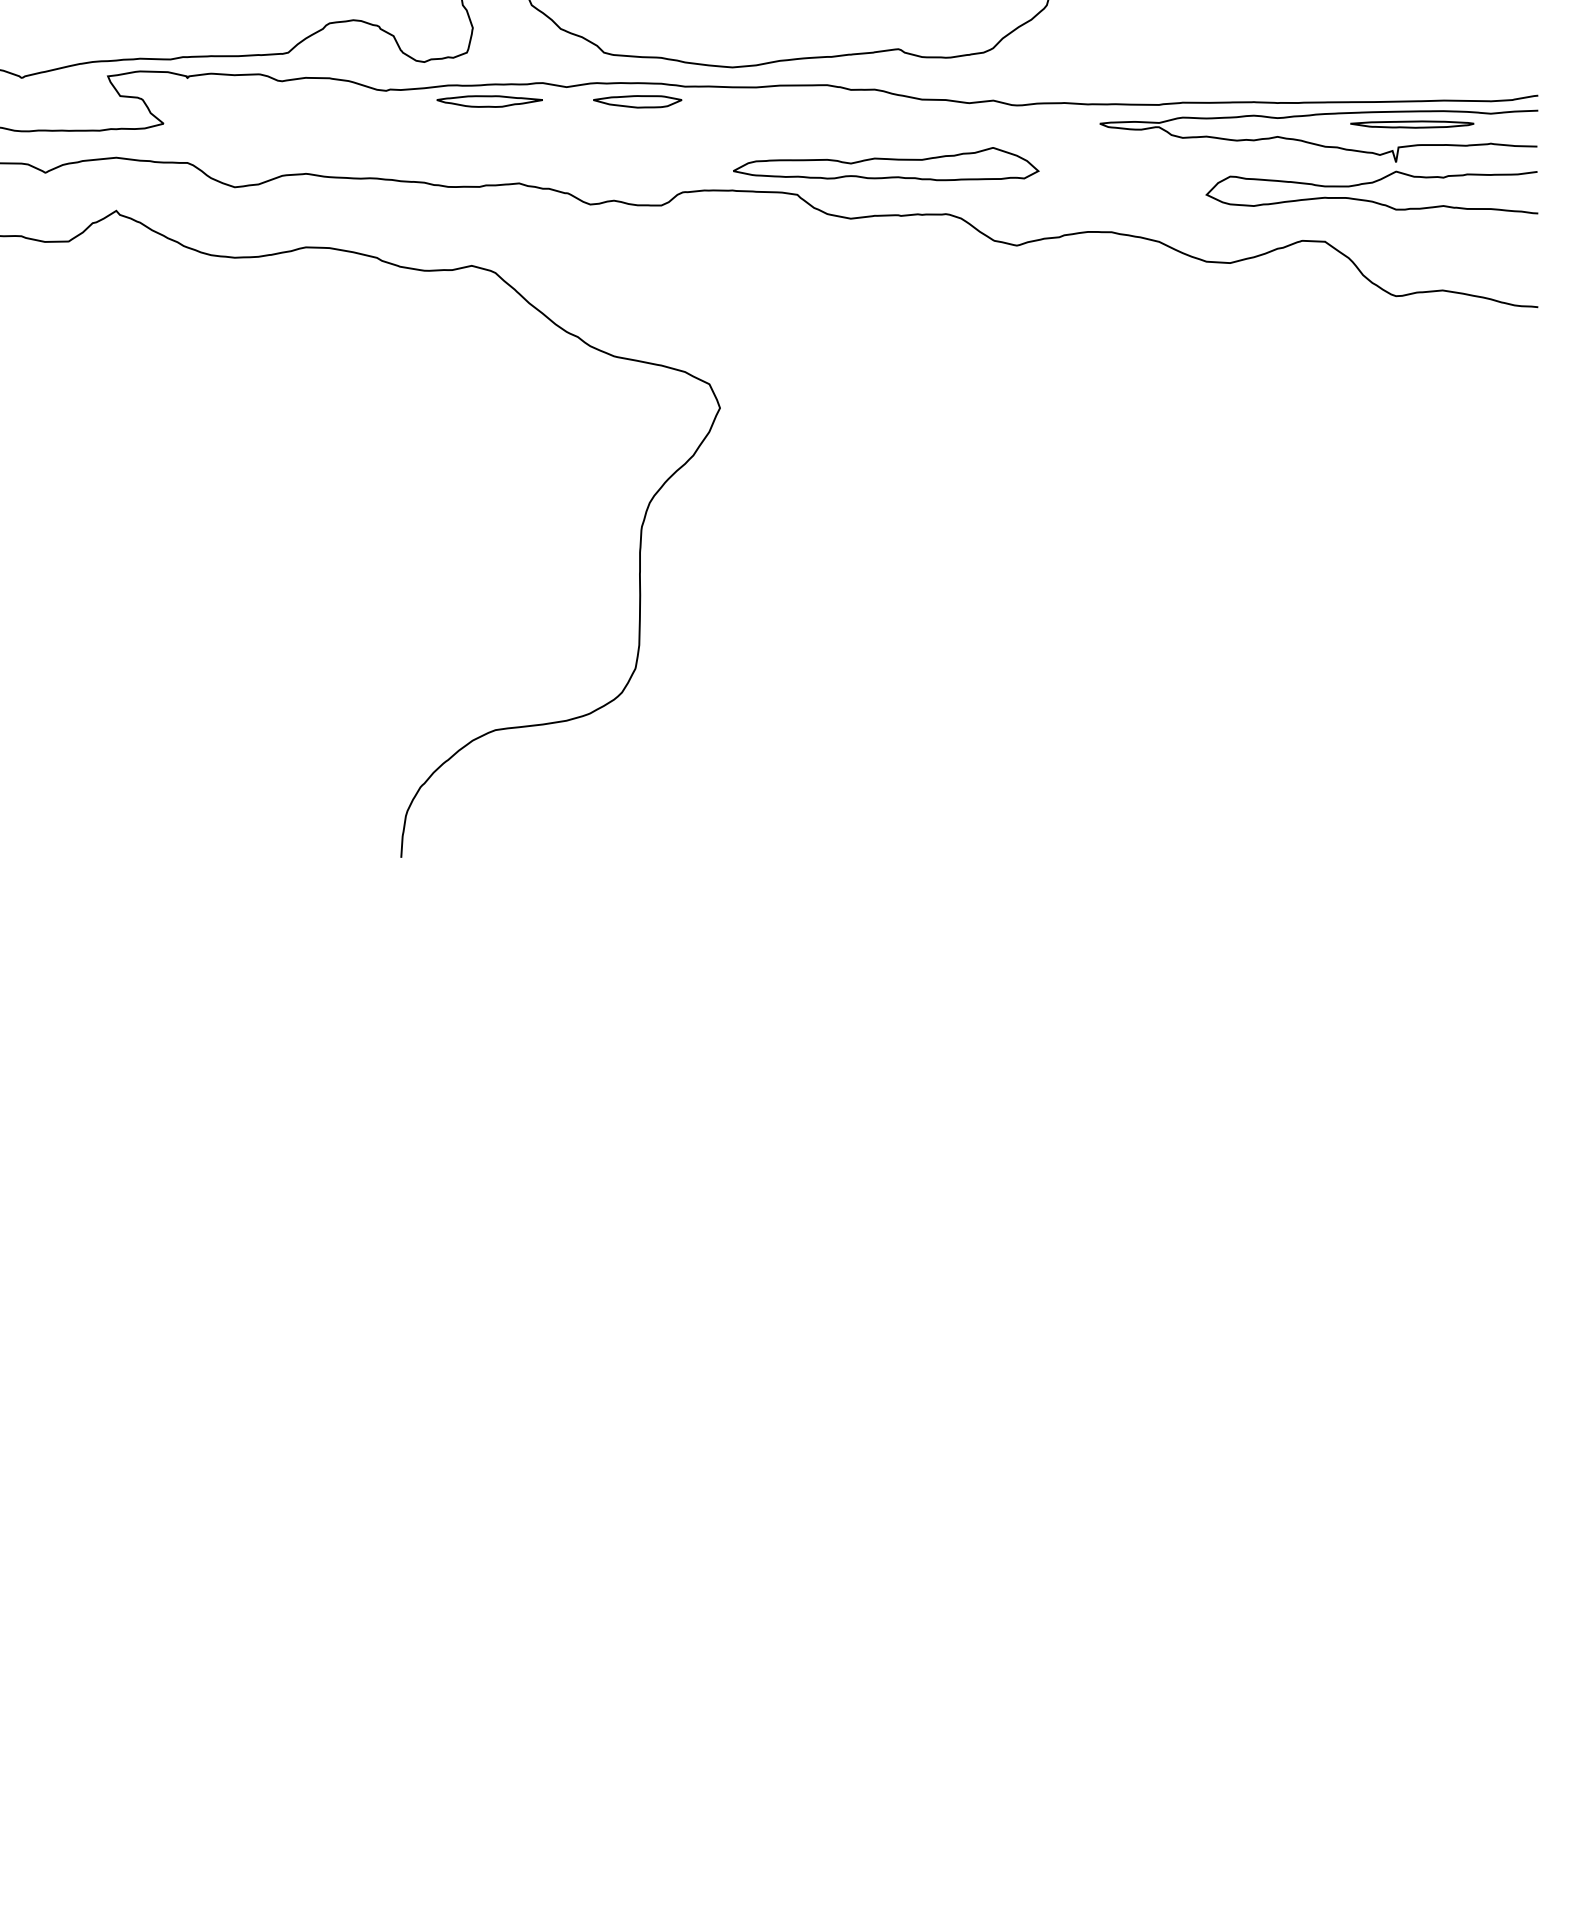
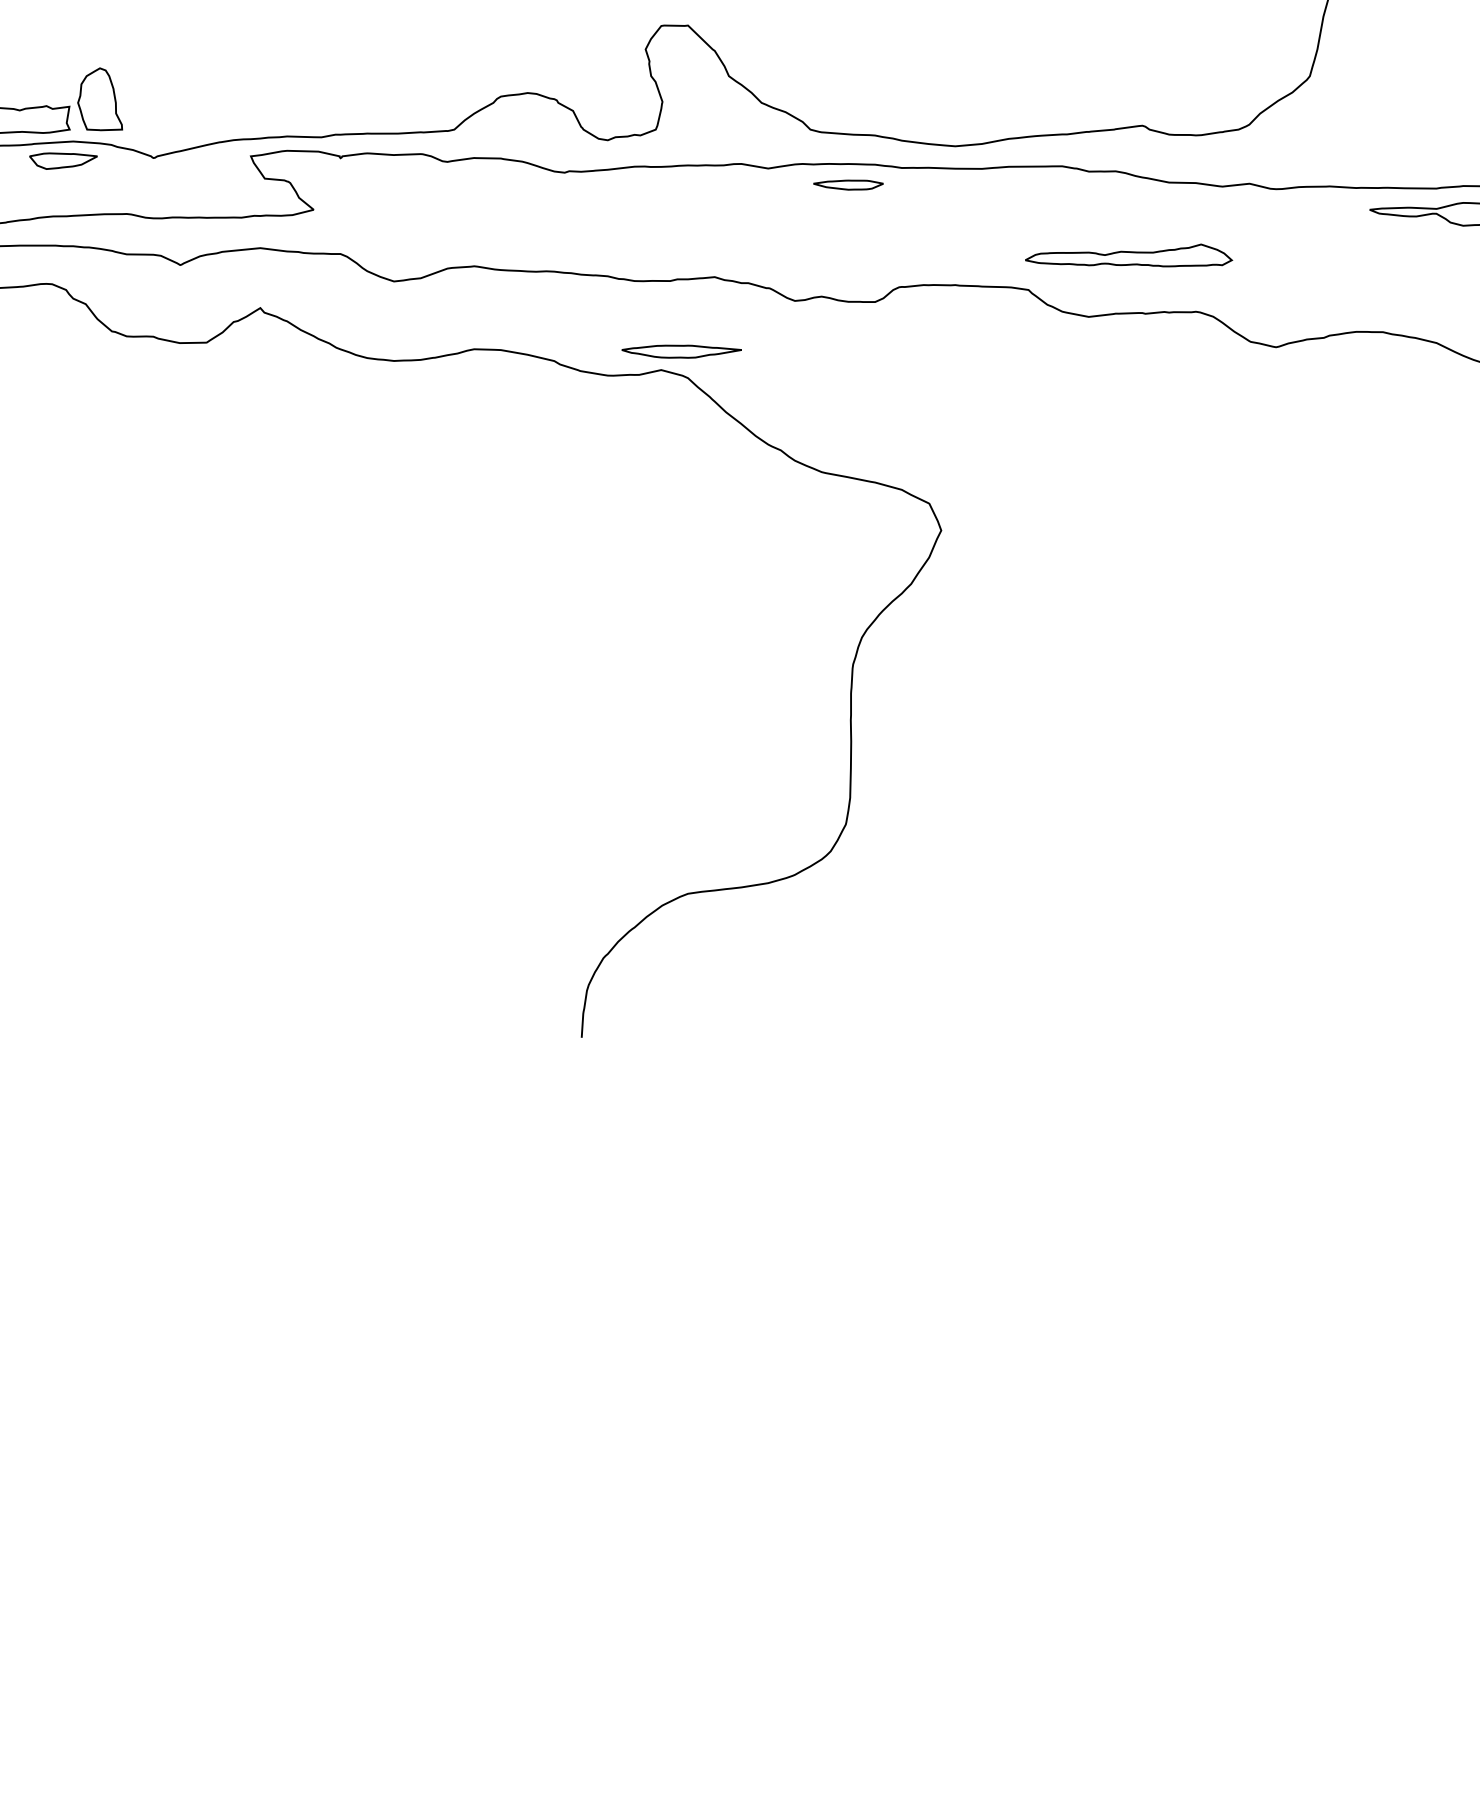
part: (489, 101) -> (681, 351), moved
part: (637, 101) -> (848, 184), size x0.7
part: (886, 164) -> (1129, 255), size x0.6

